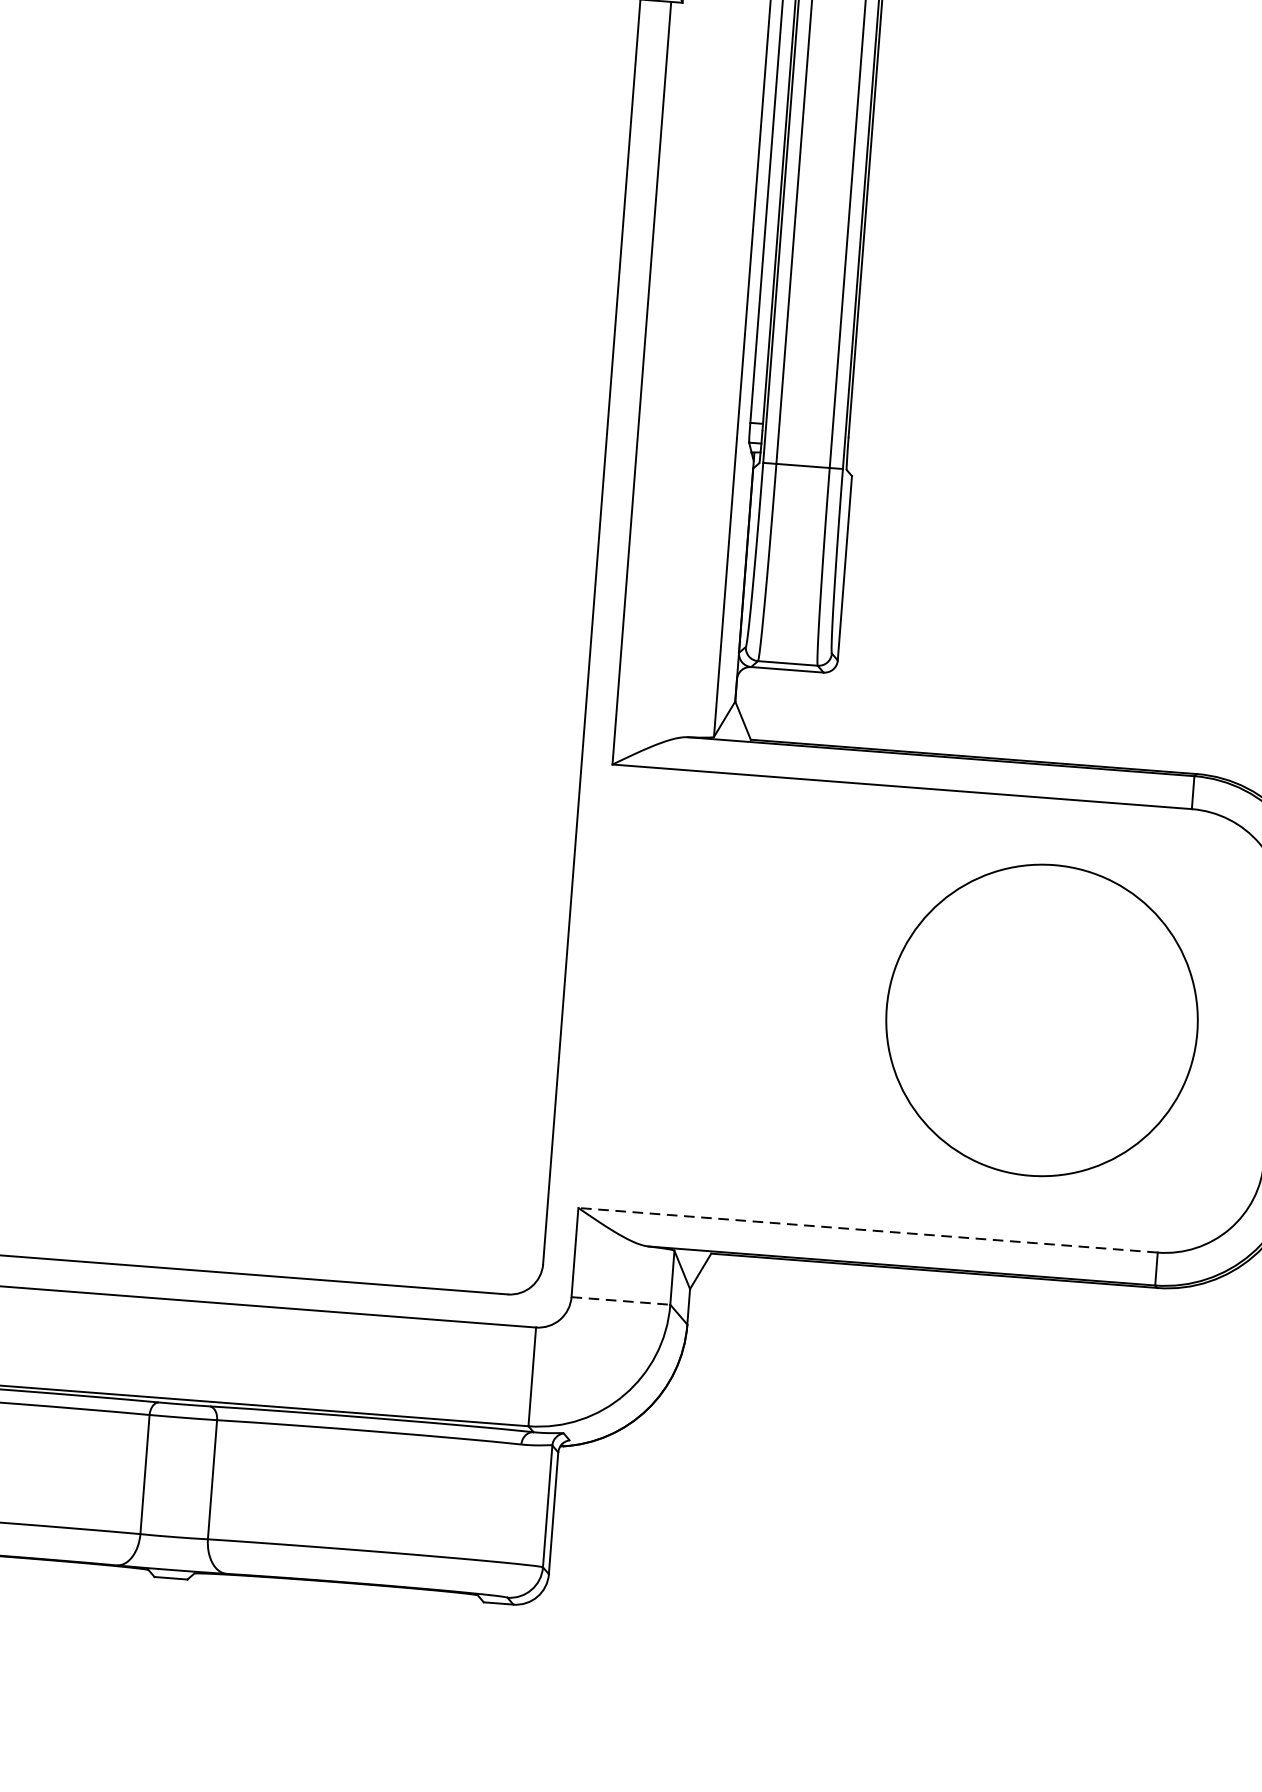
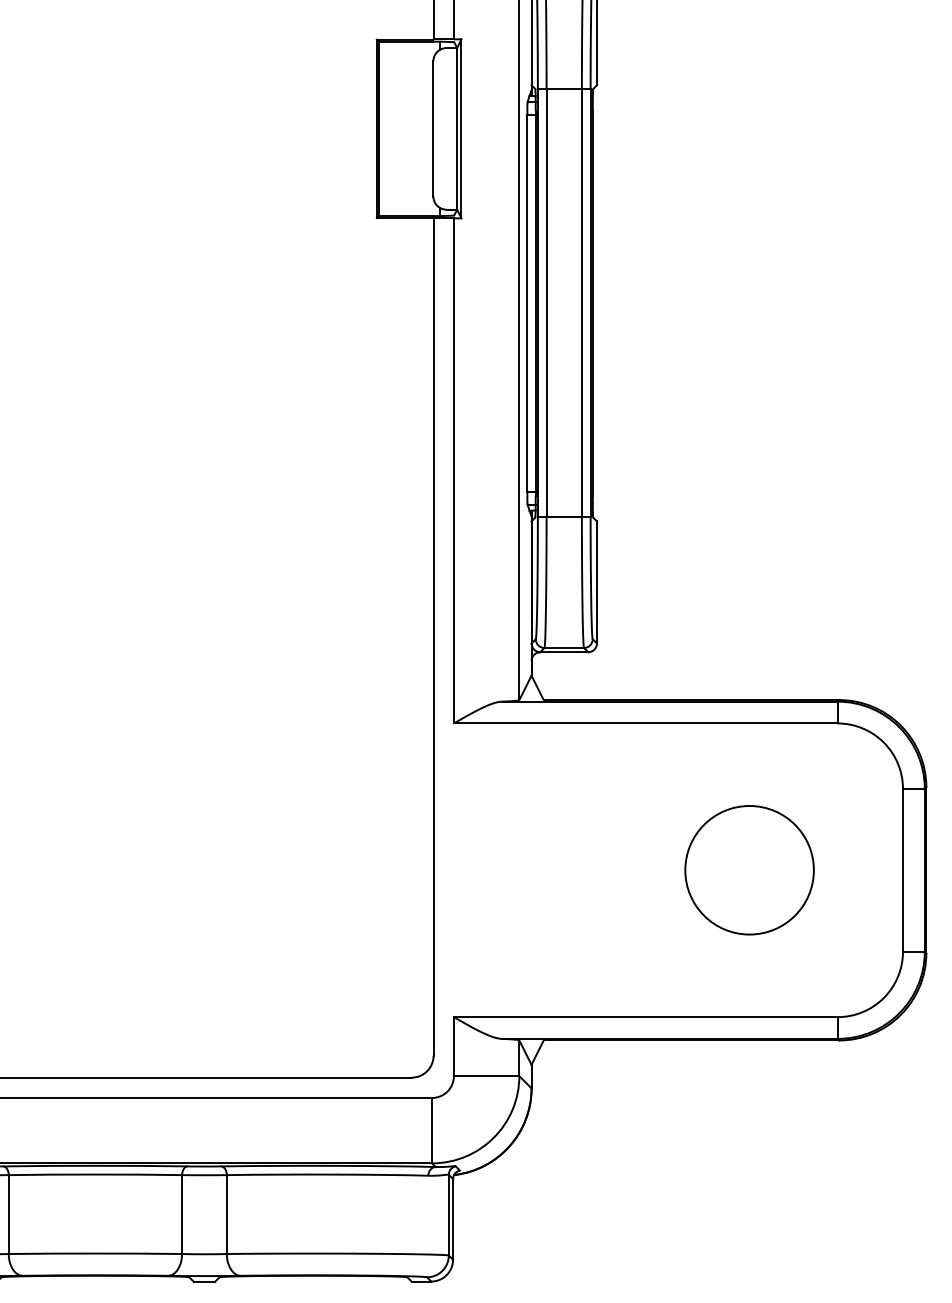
circle: (1041, 1020) -> (749, 870), size x0.62
line: (867, 1230) -> (645, 1017), dashed -> solid
line: (620, 1301) -> (486, 1076), dashed -> solid

